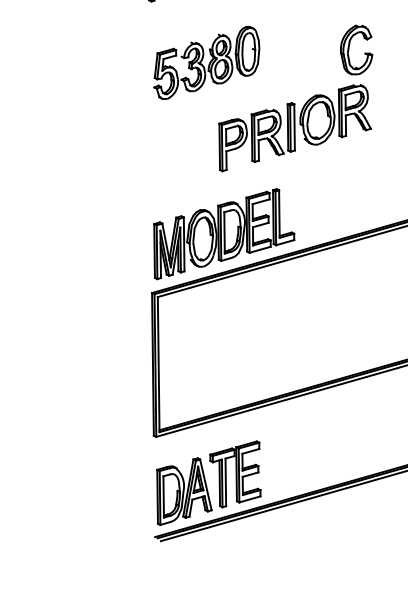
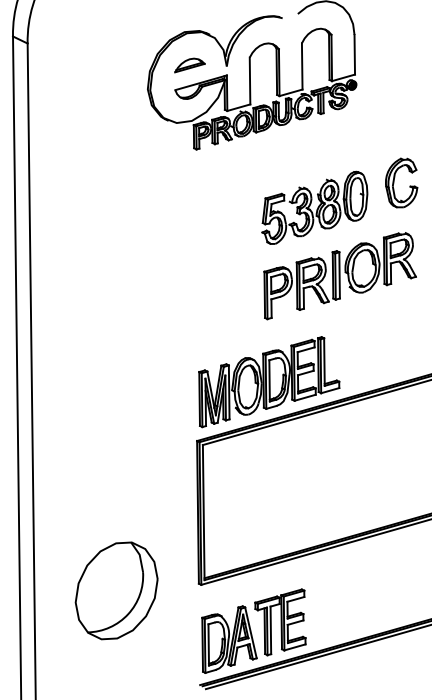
part: (349, 49) -> (394, 182), moved
part: (206, 62) -> (314, 207), moved
part: (71, 442) -> (116, 590), added

